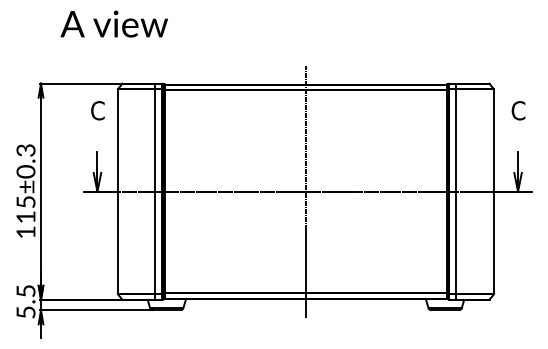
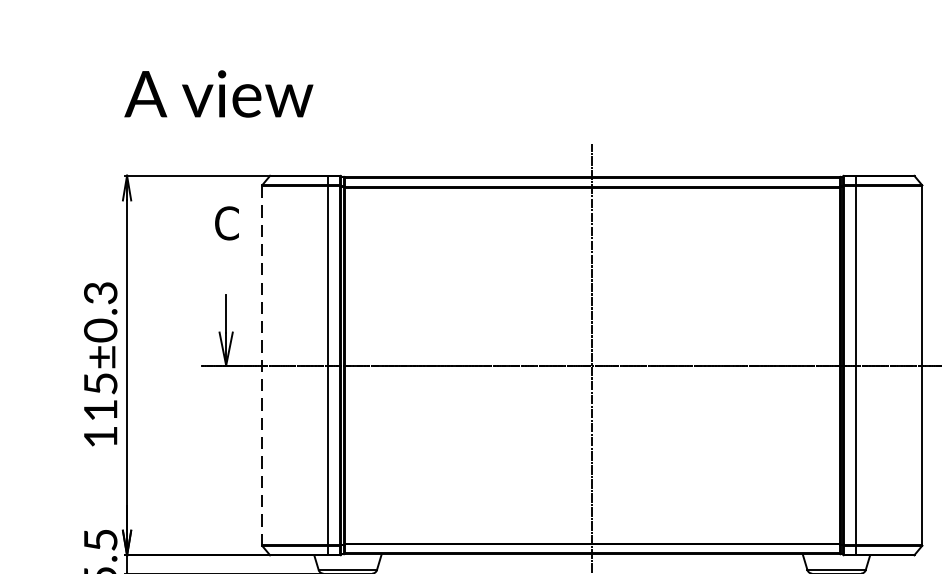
text: (113, 23) -> (217, 92), moved
line: (117, 192) -> (261, 366), solid -> dashed

